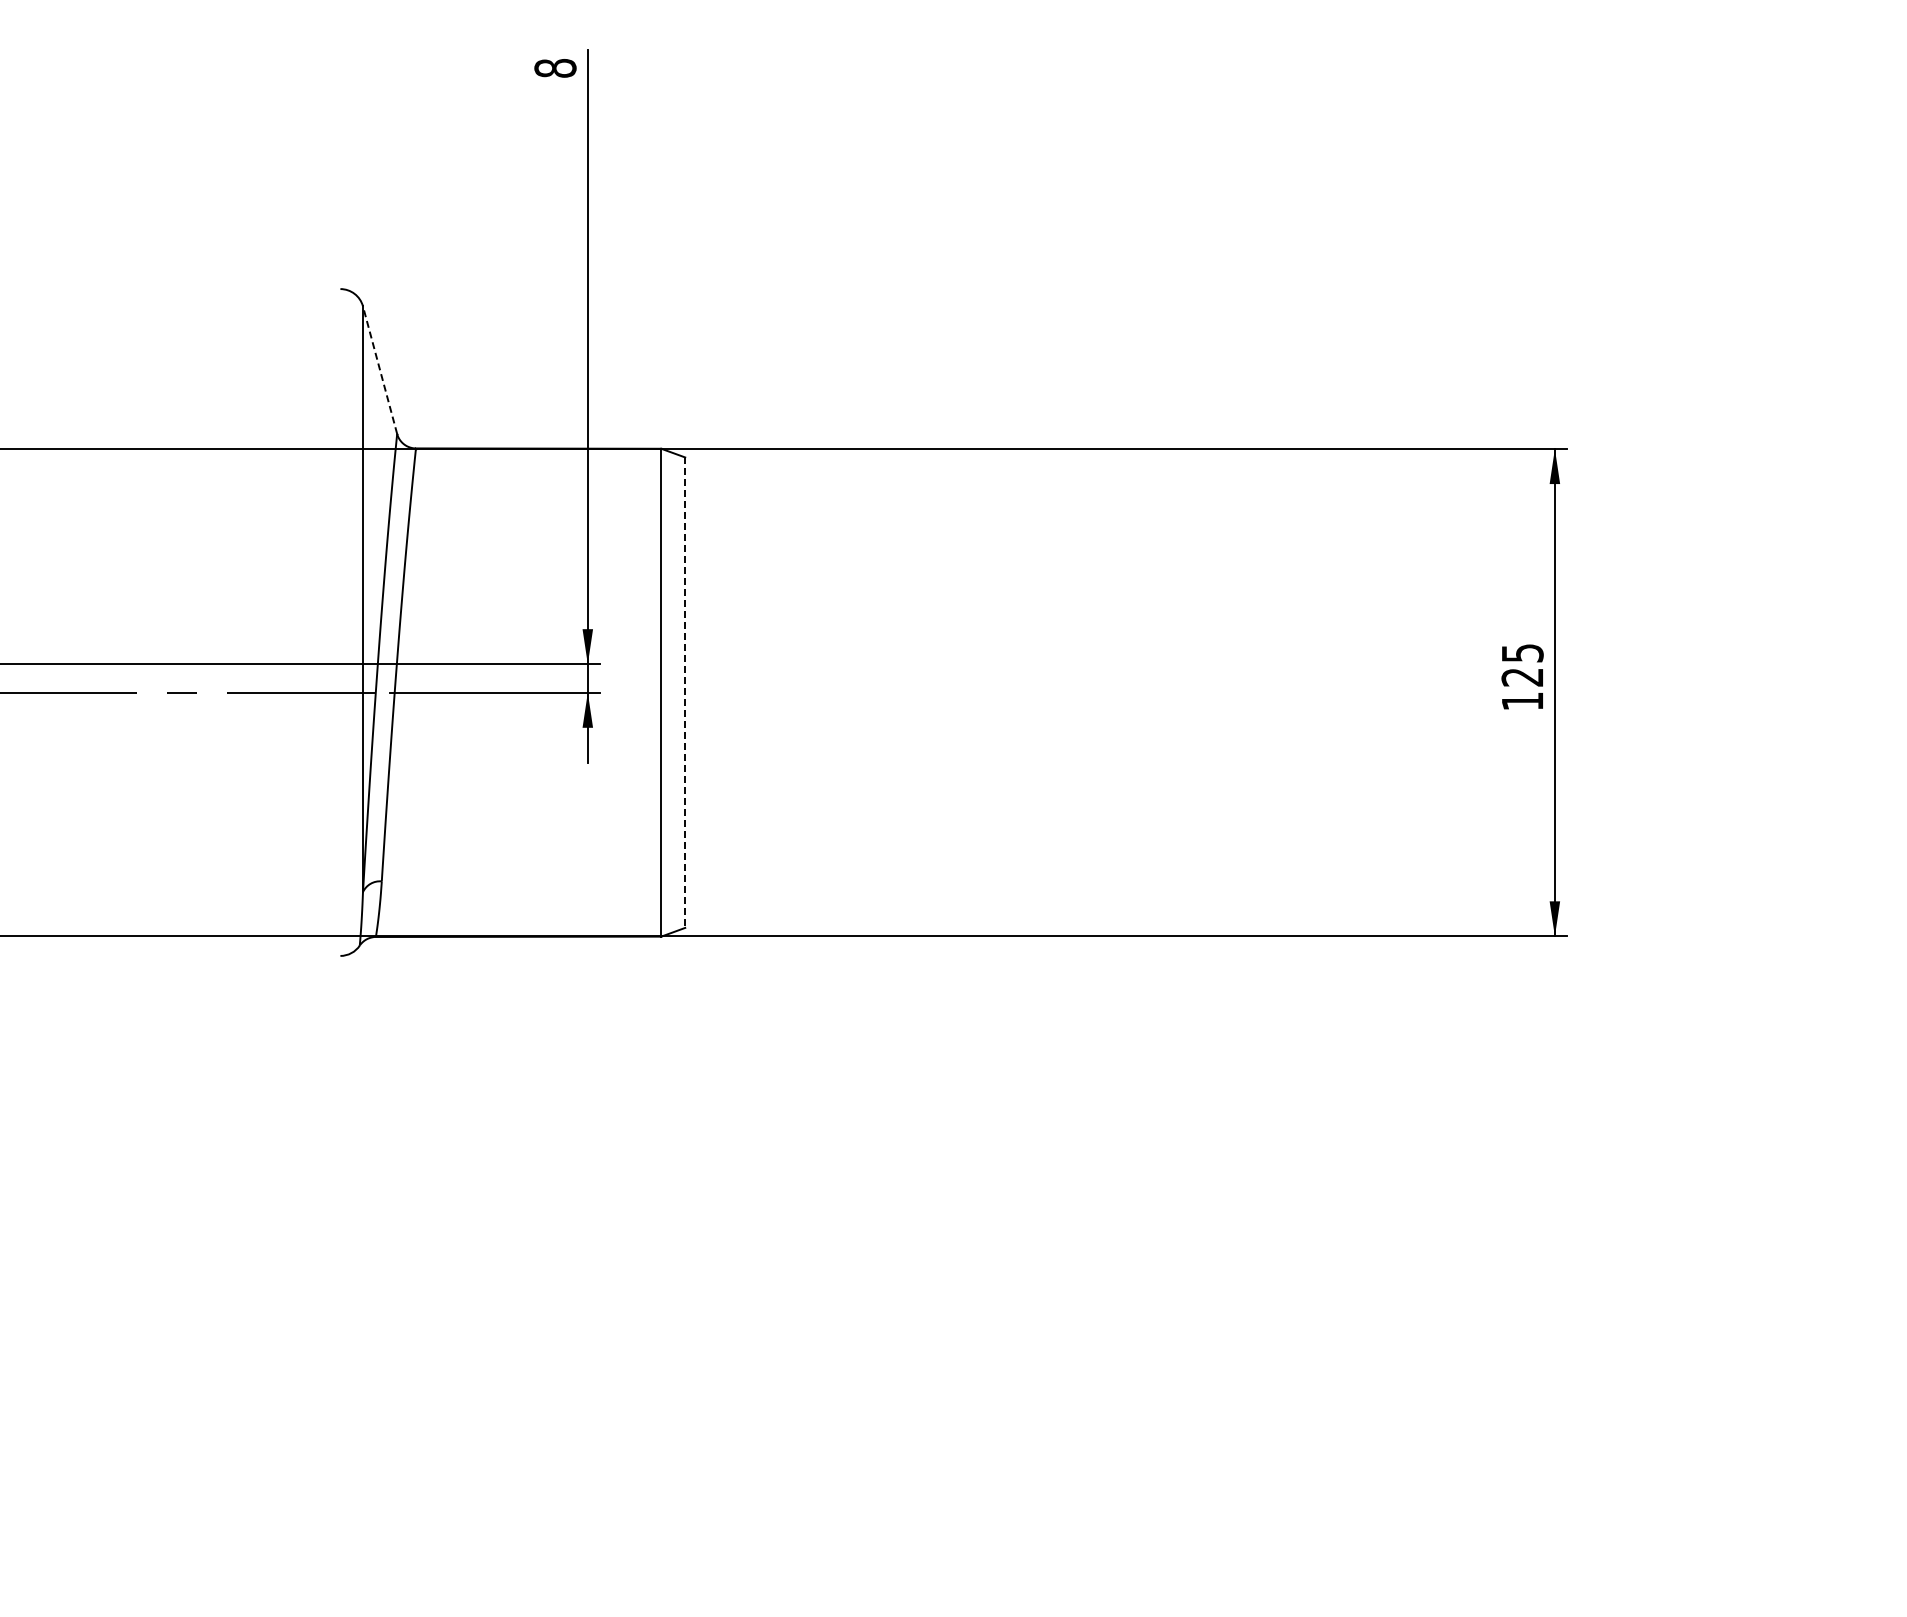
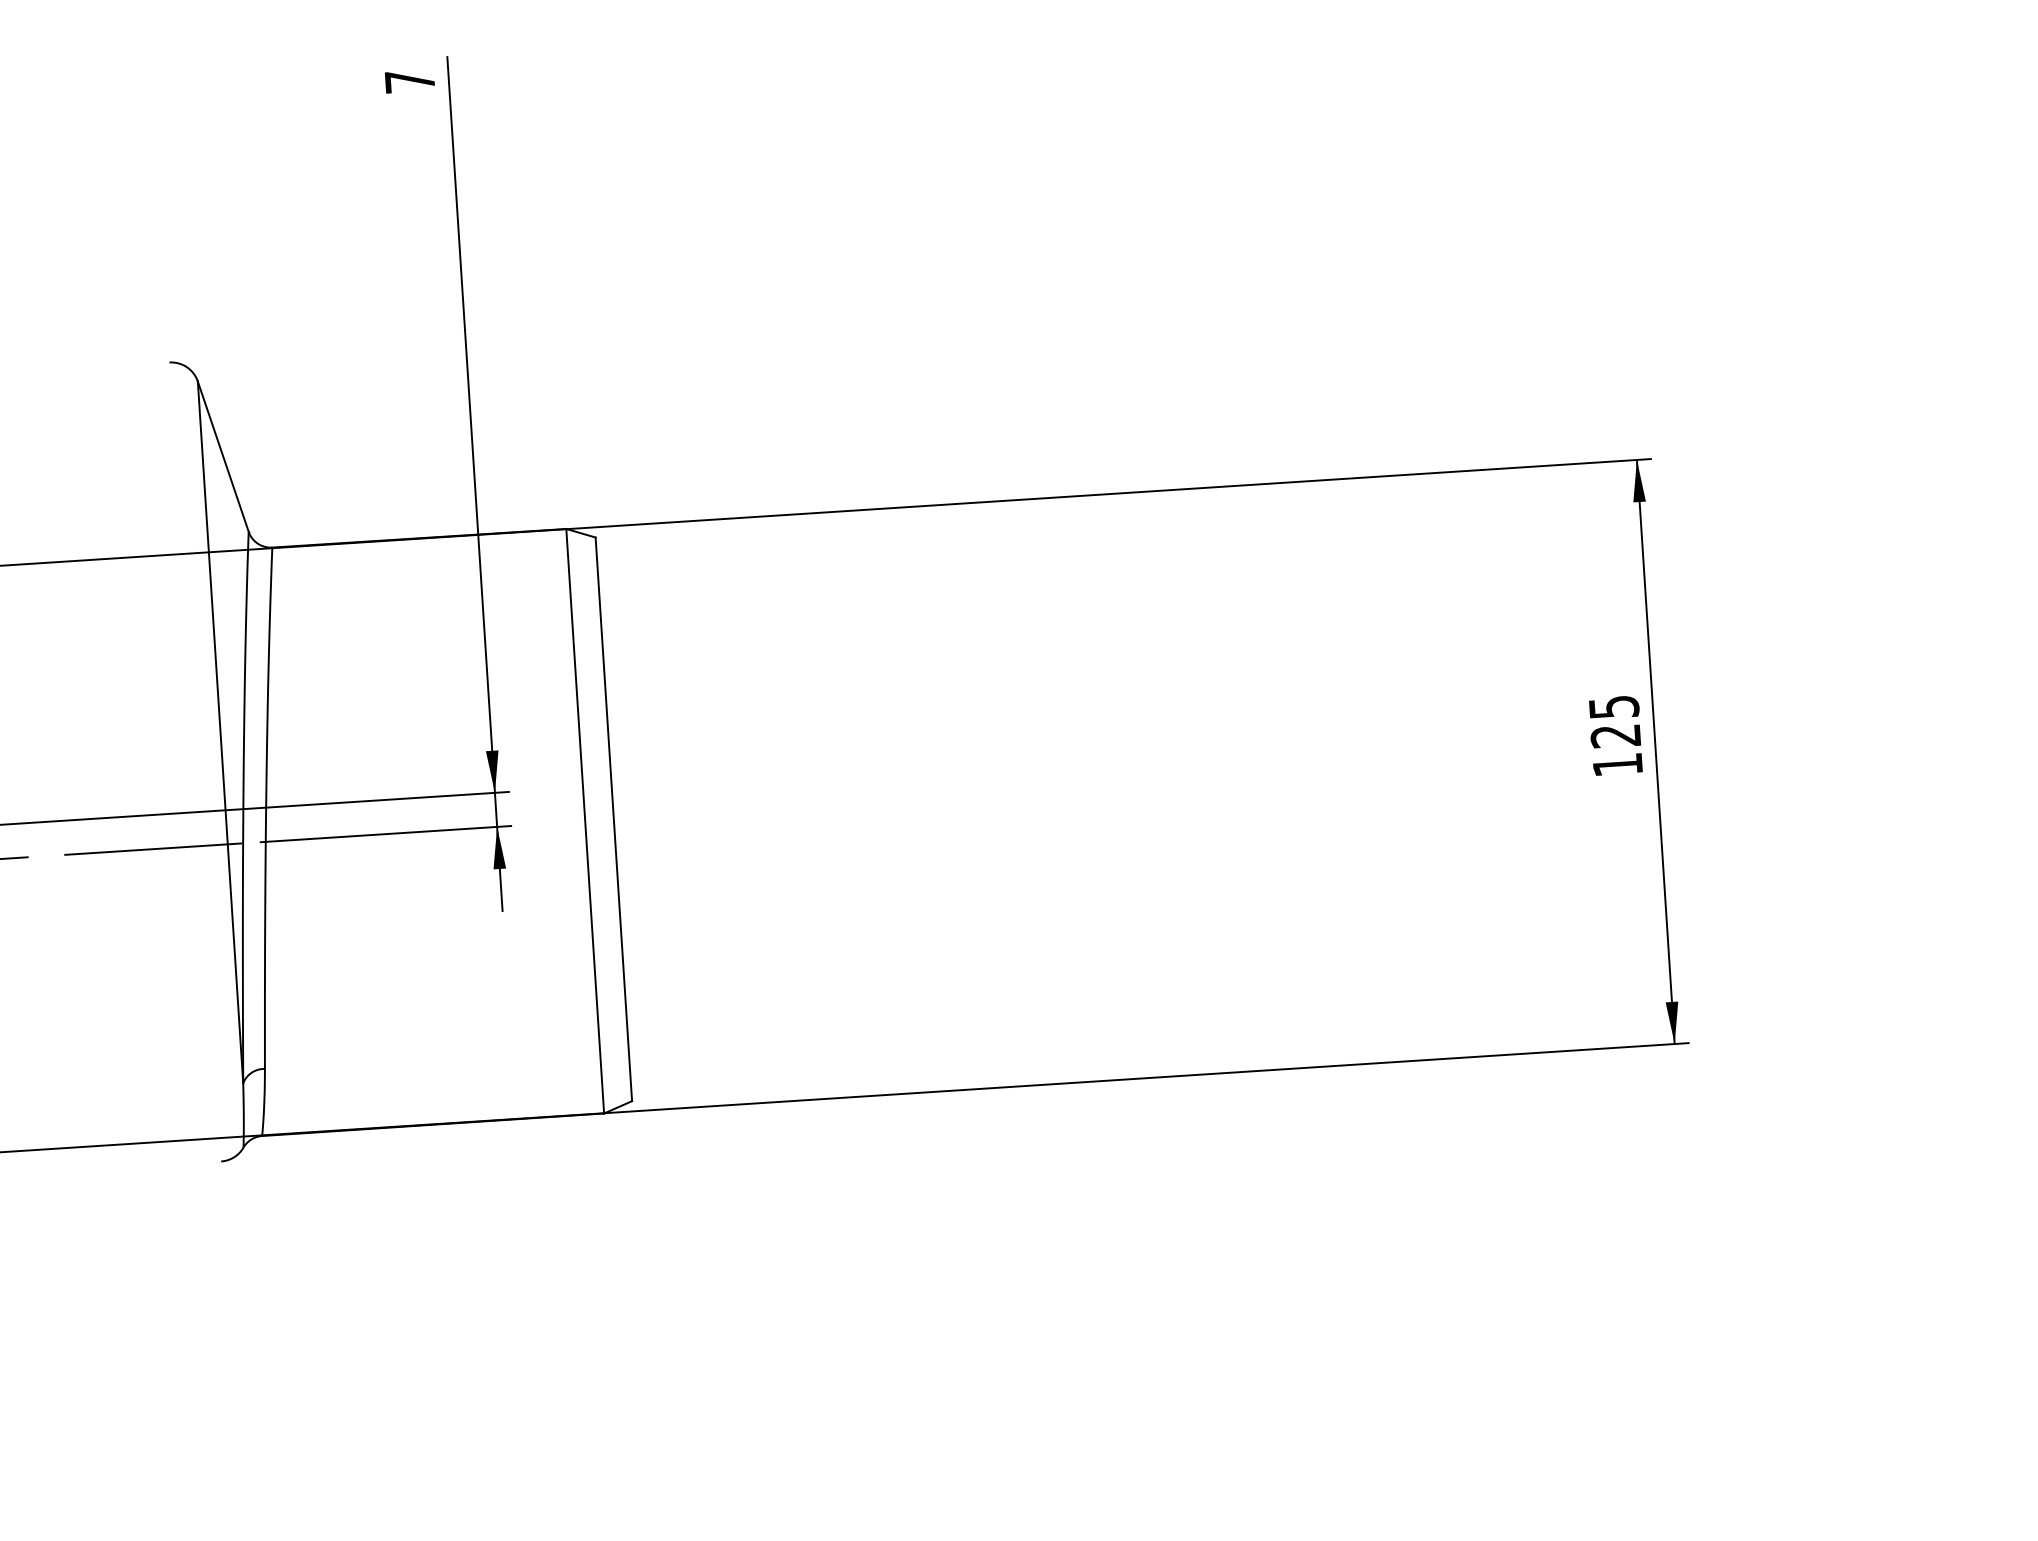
text: (555, 68) -> (410, 81), 8 -> 7
line: (379, 369) -> (222, 455), dashed -> solid
line: (685, 693) -> (614, 820), dashed -> solid

